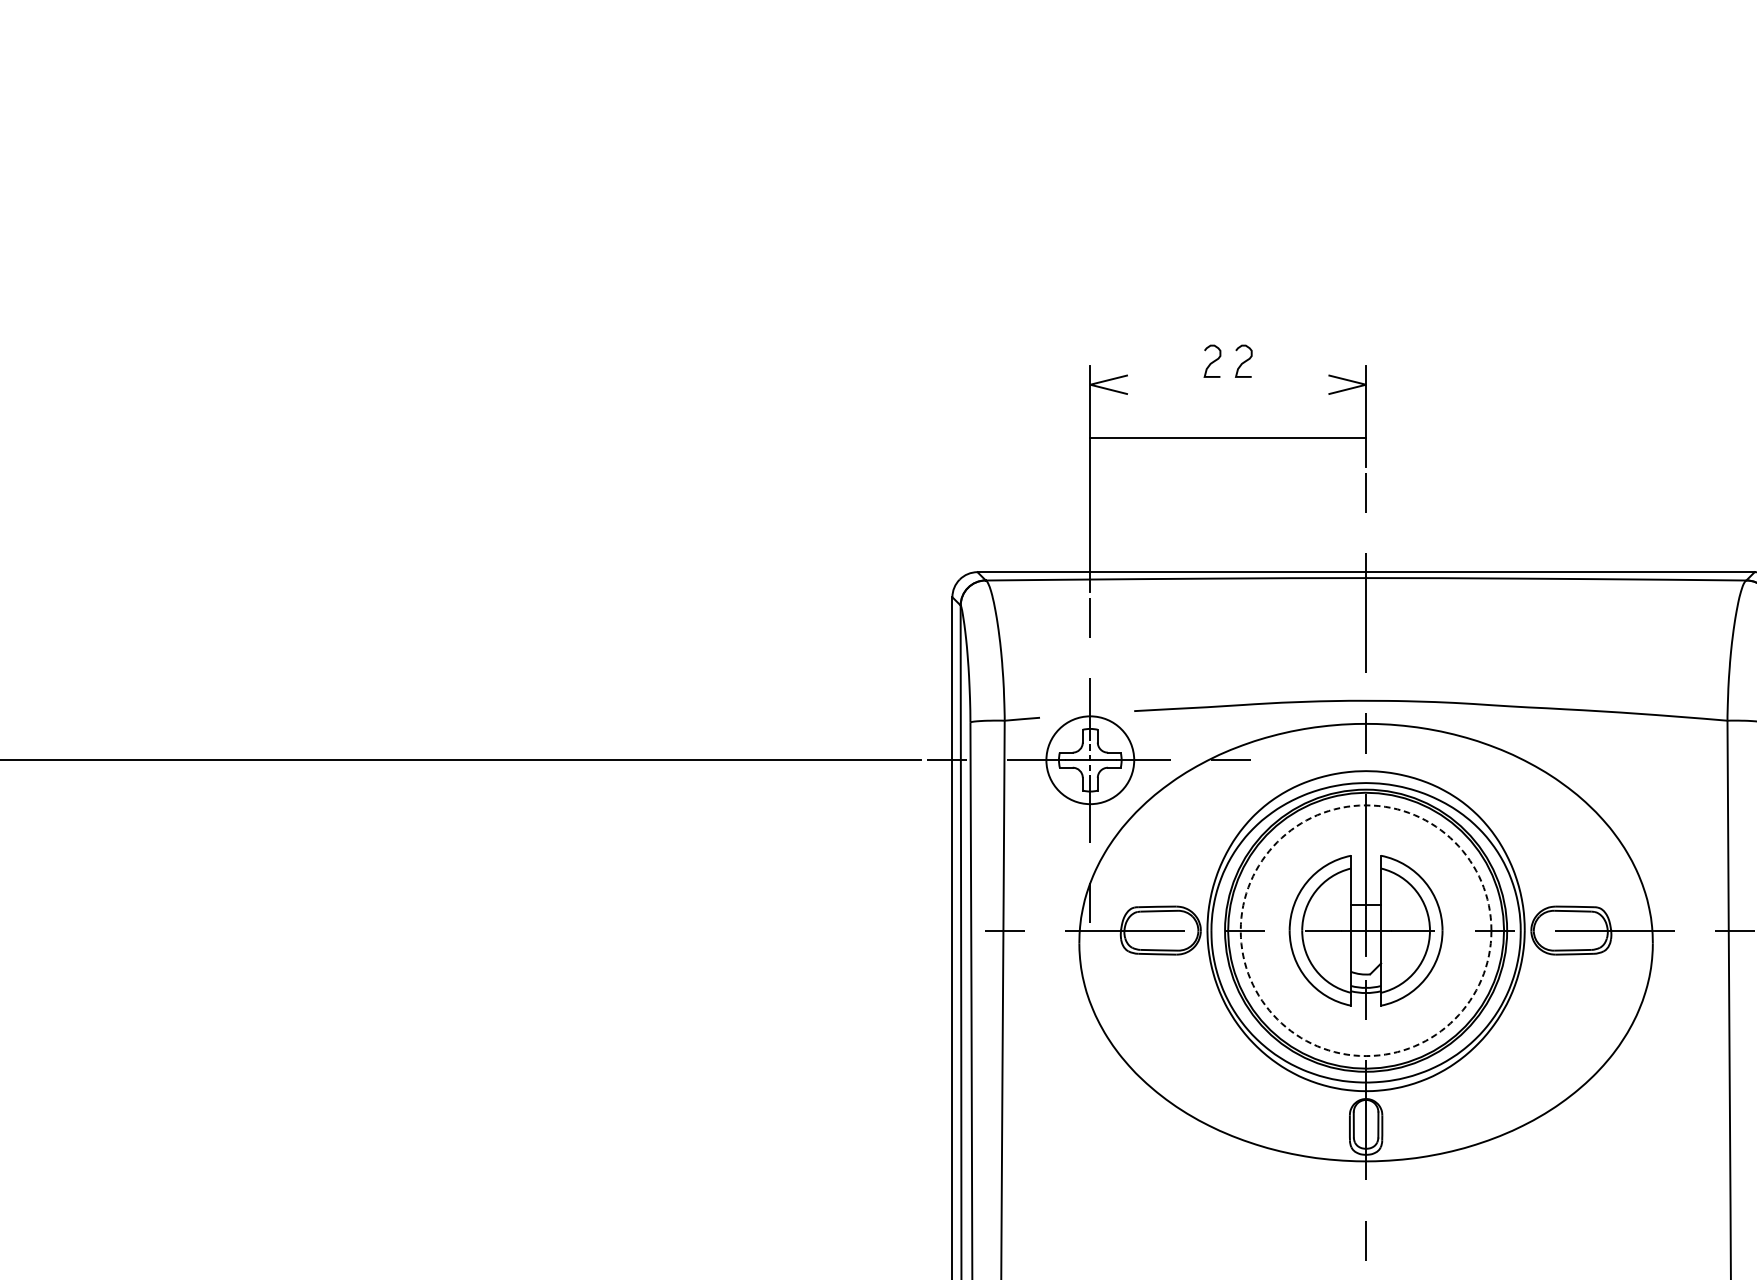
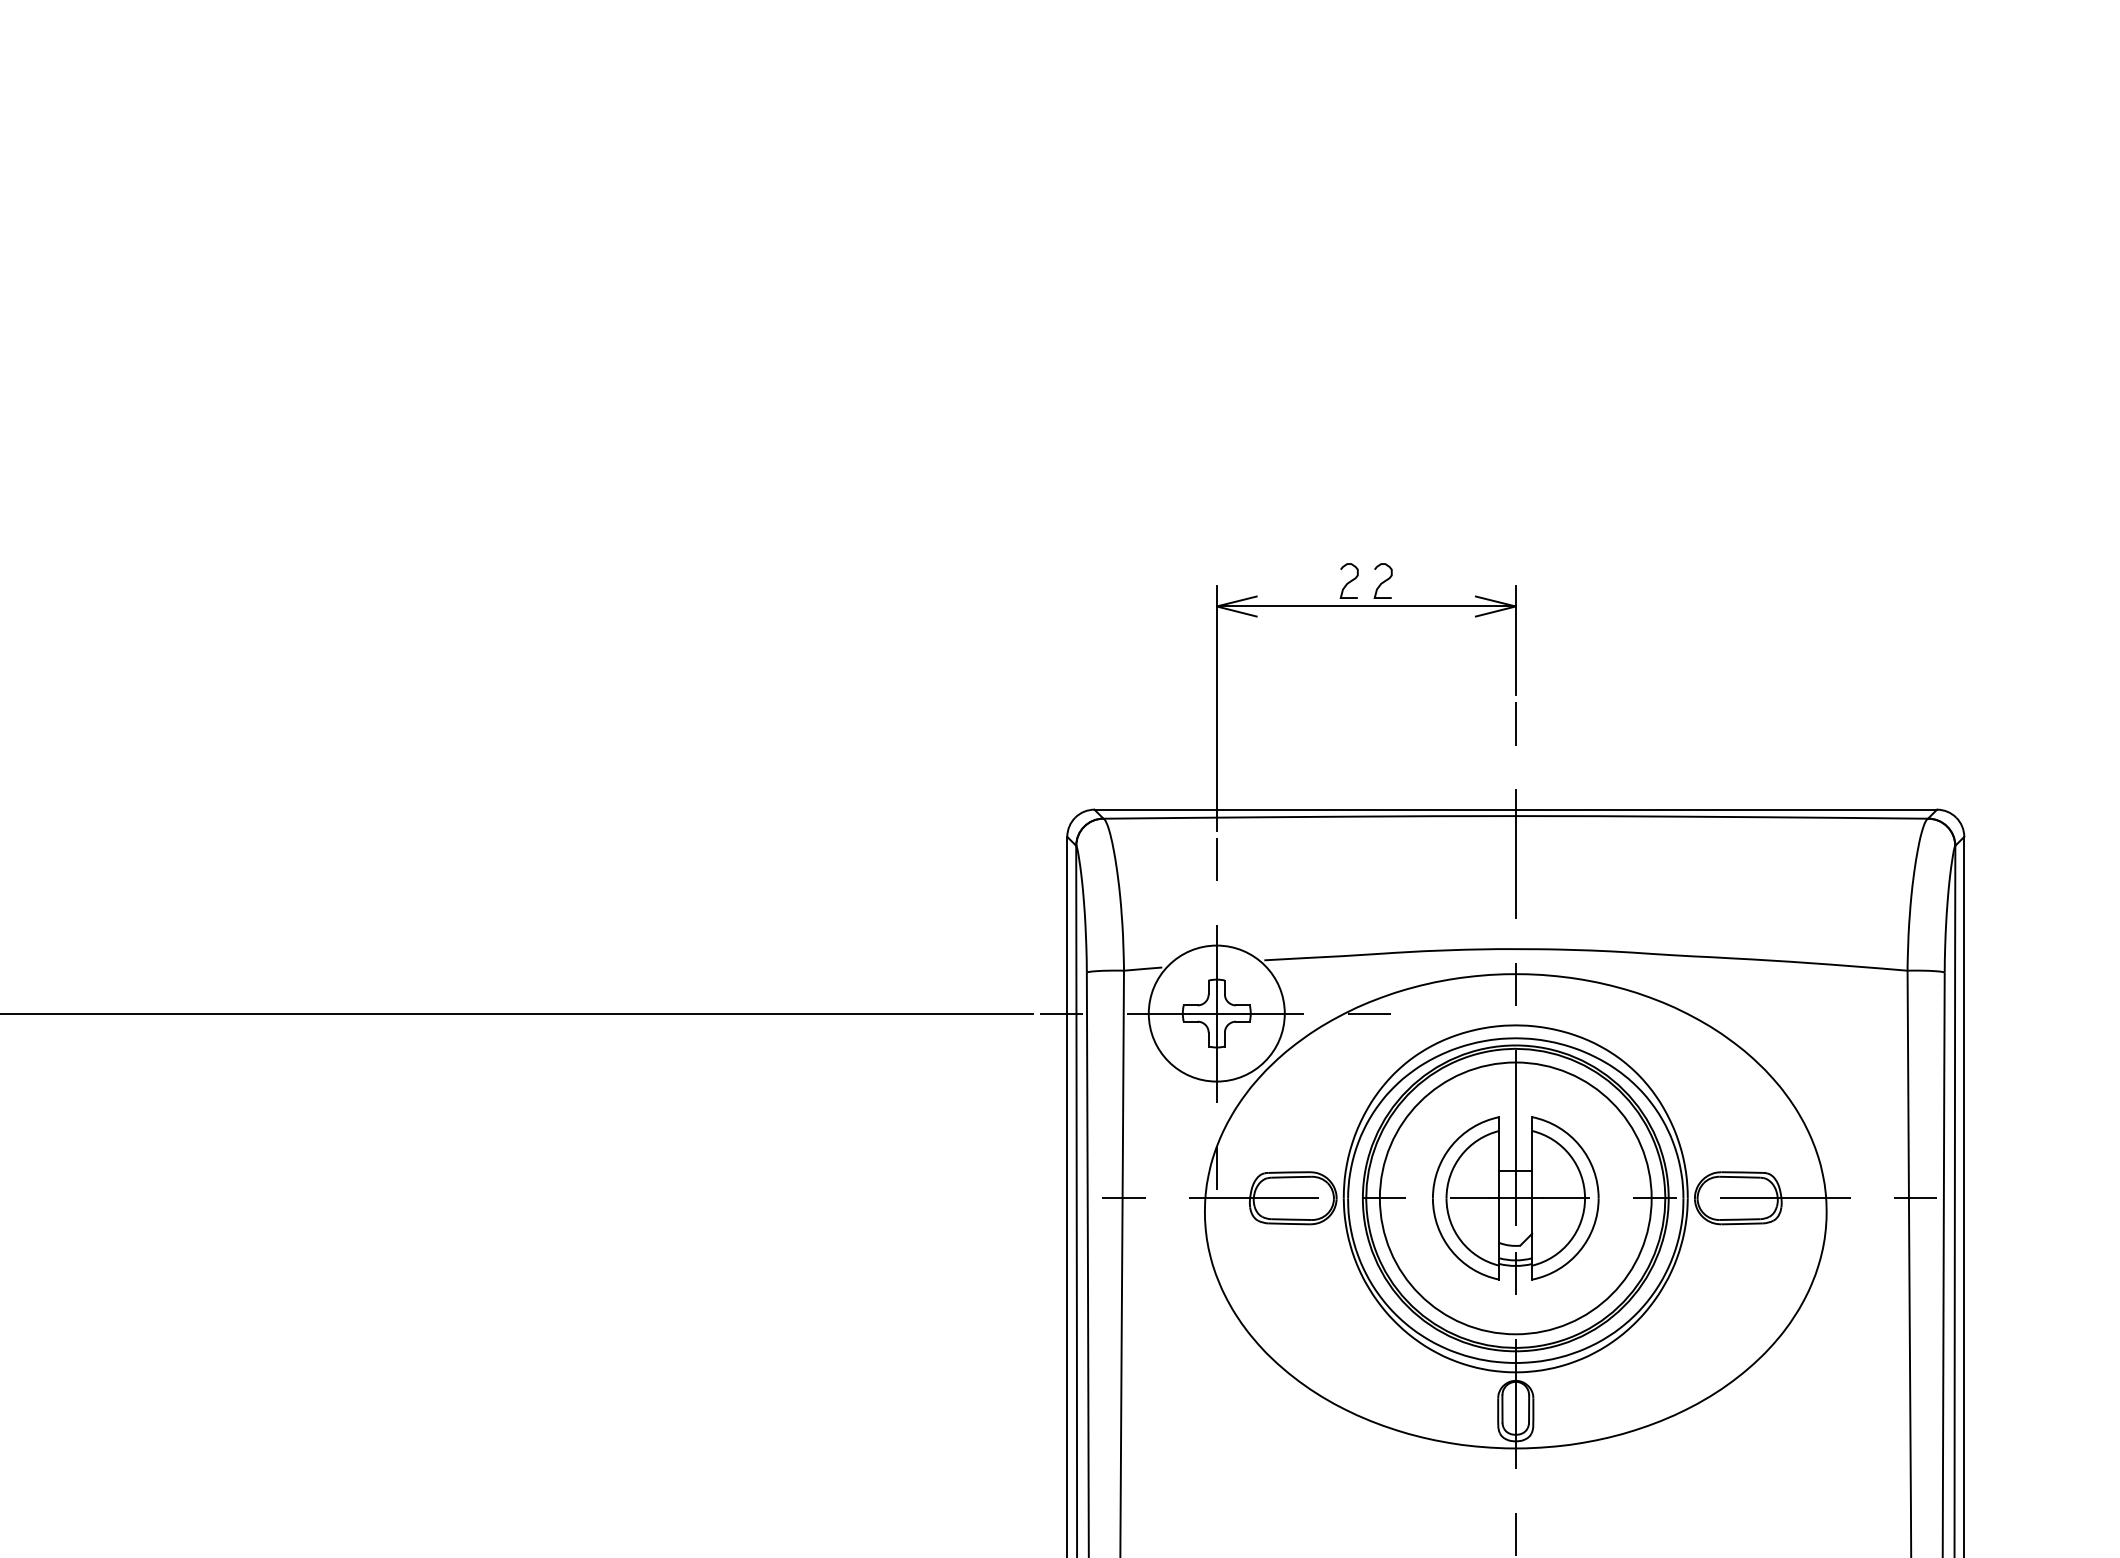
line: (1227, 438) -> (1365, 606), moved
line: (1090, 758) -> (1216, 1011), dashed -> solid
circle: (1090, 760) -> (1216, 1013), size x1.43
circle: (1365, 930) -> (1515, 1198), dashed -> solid

